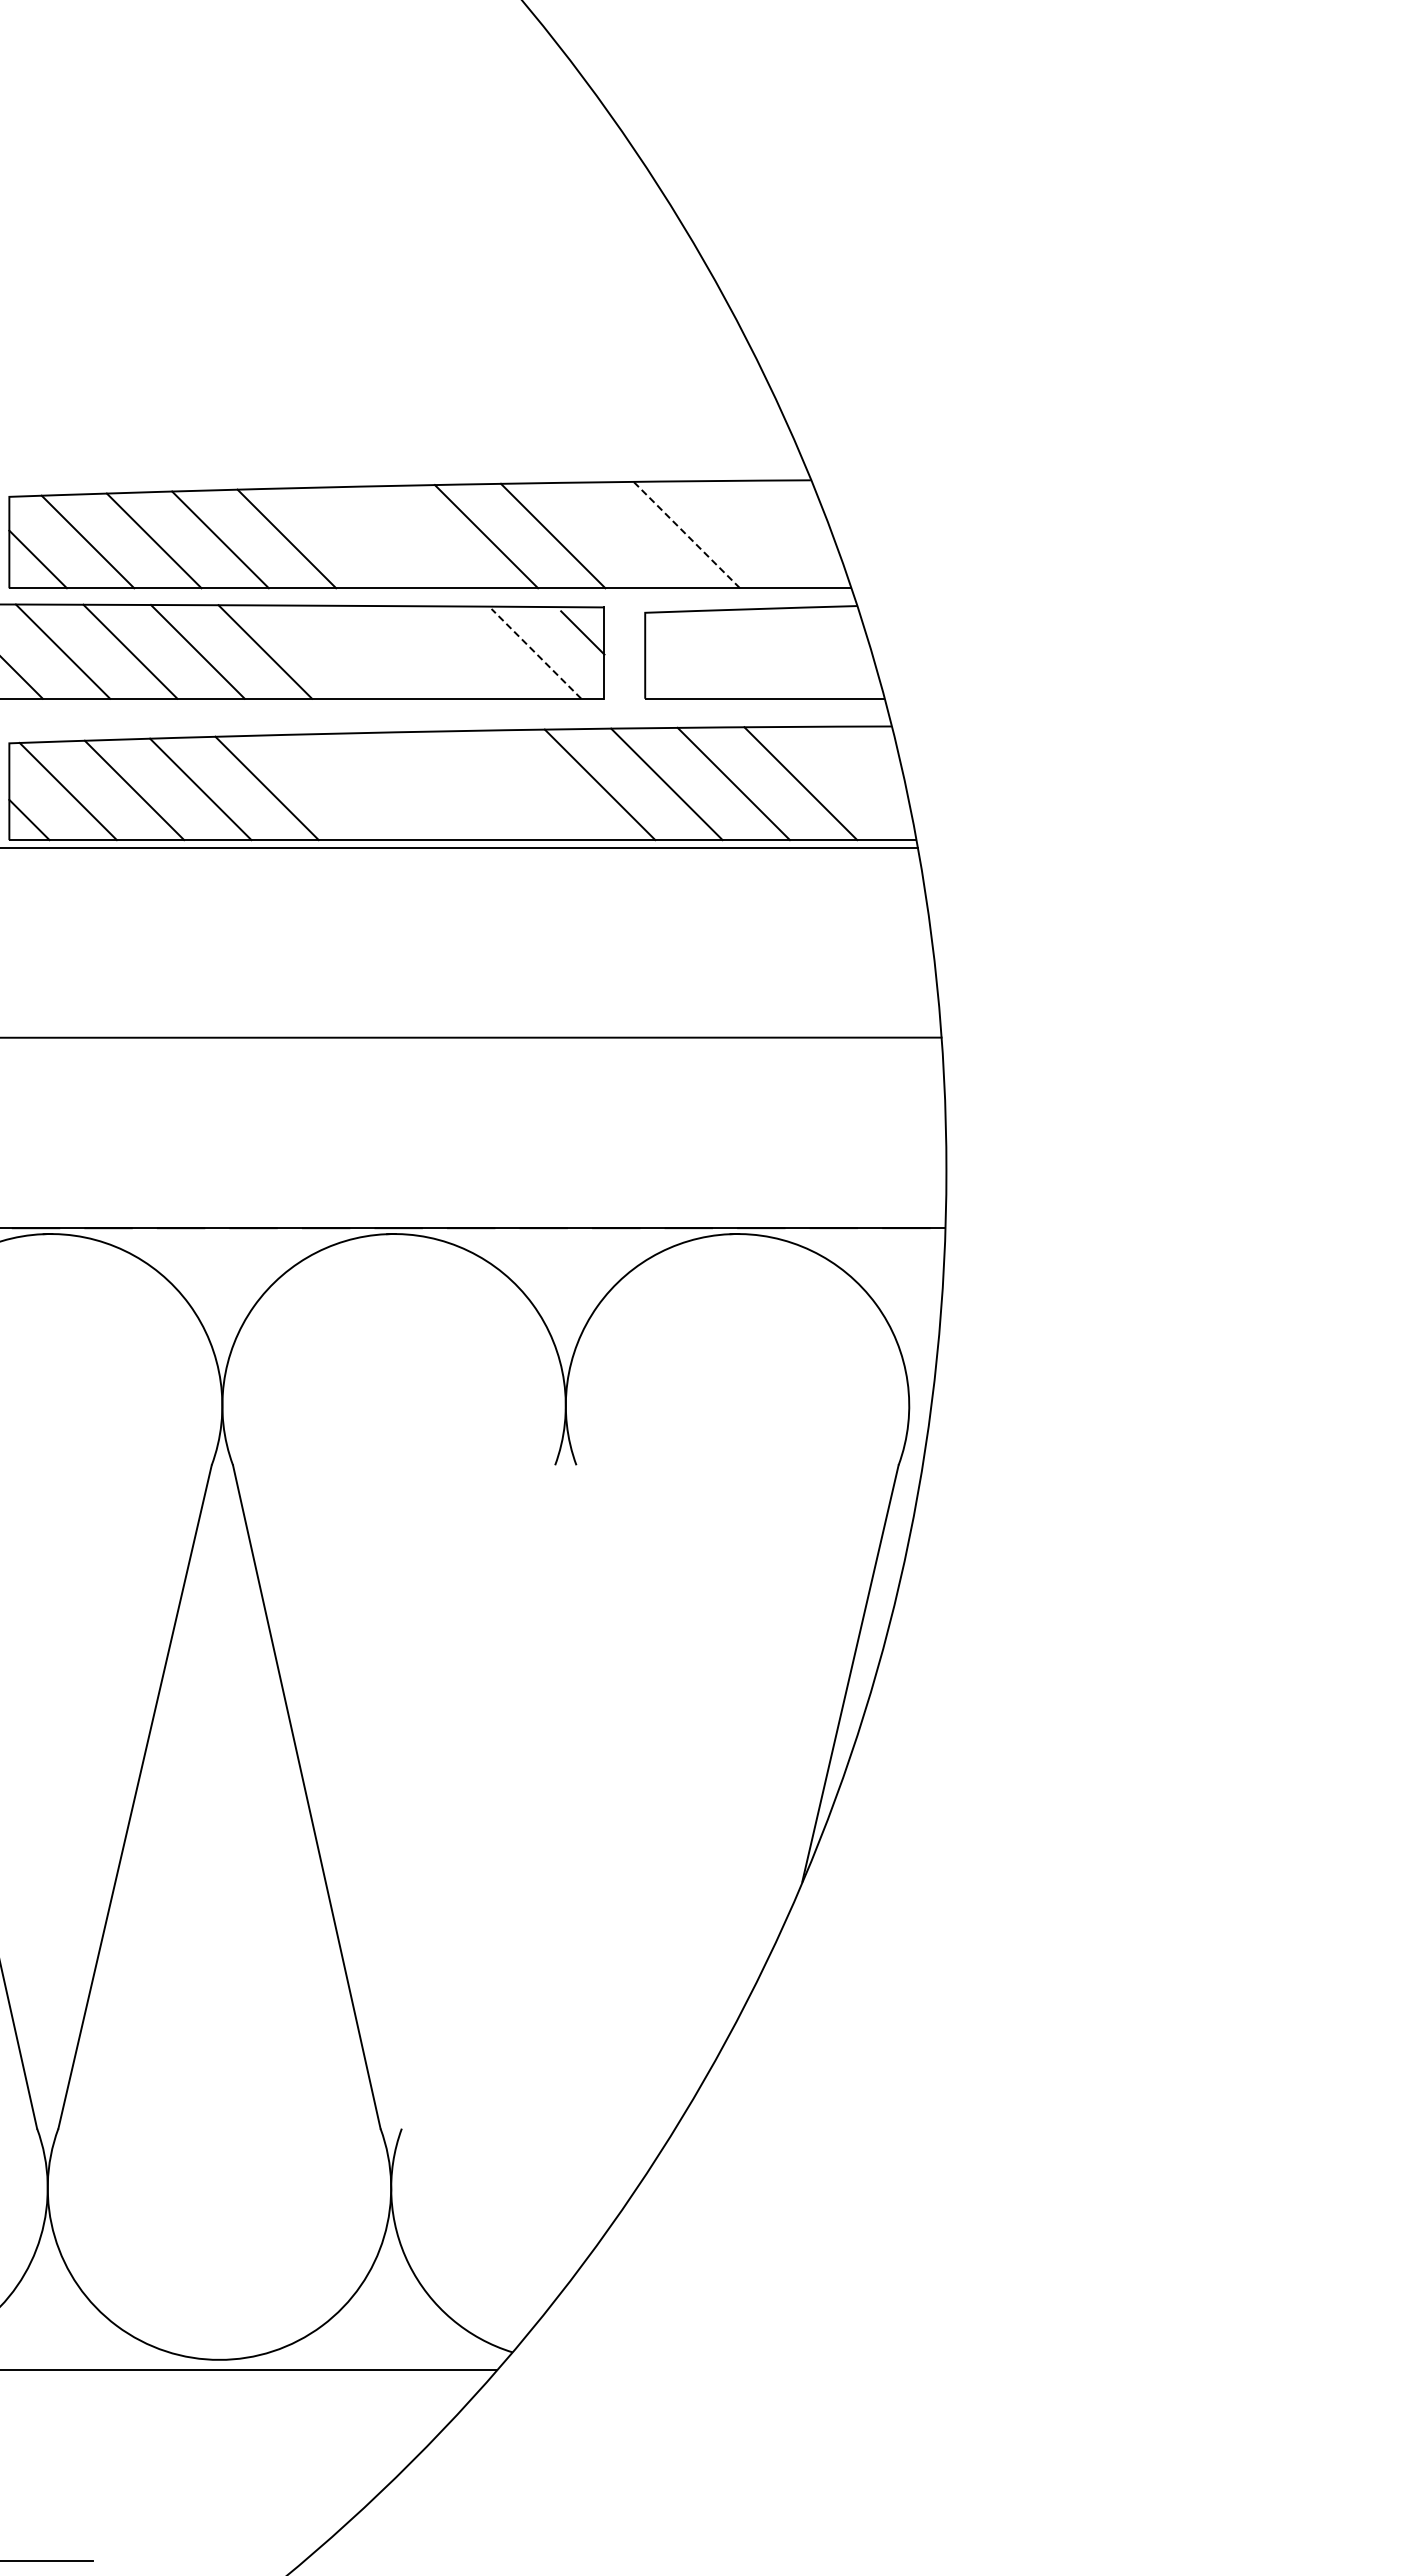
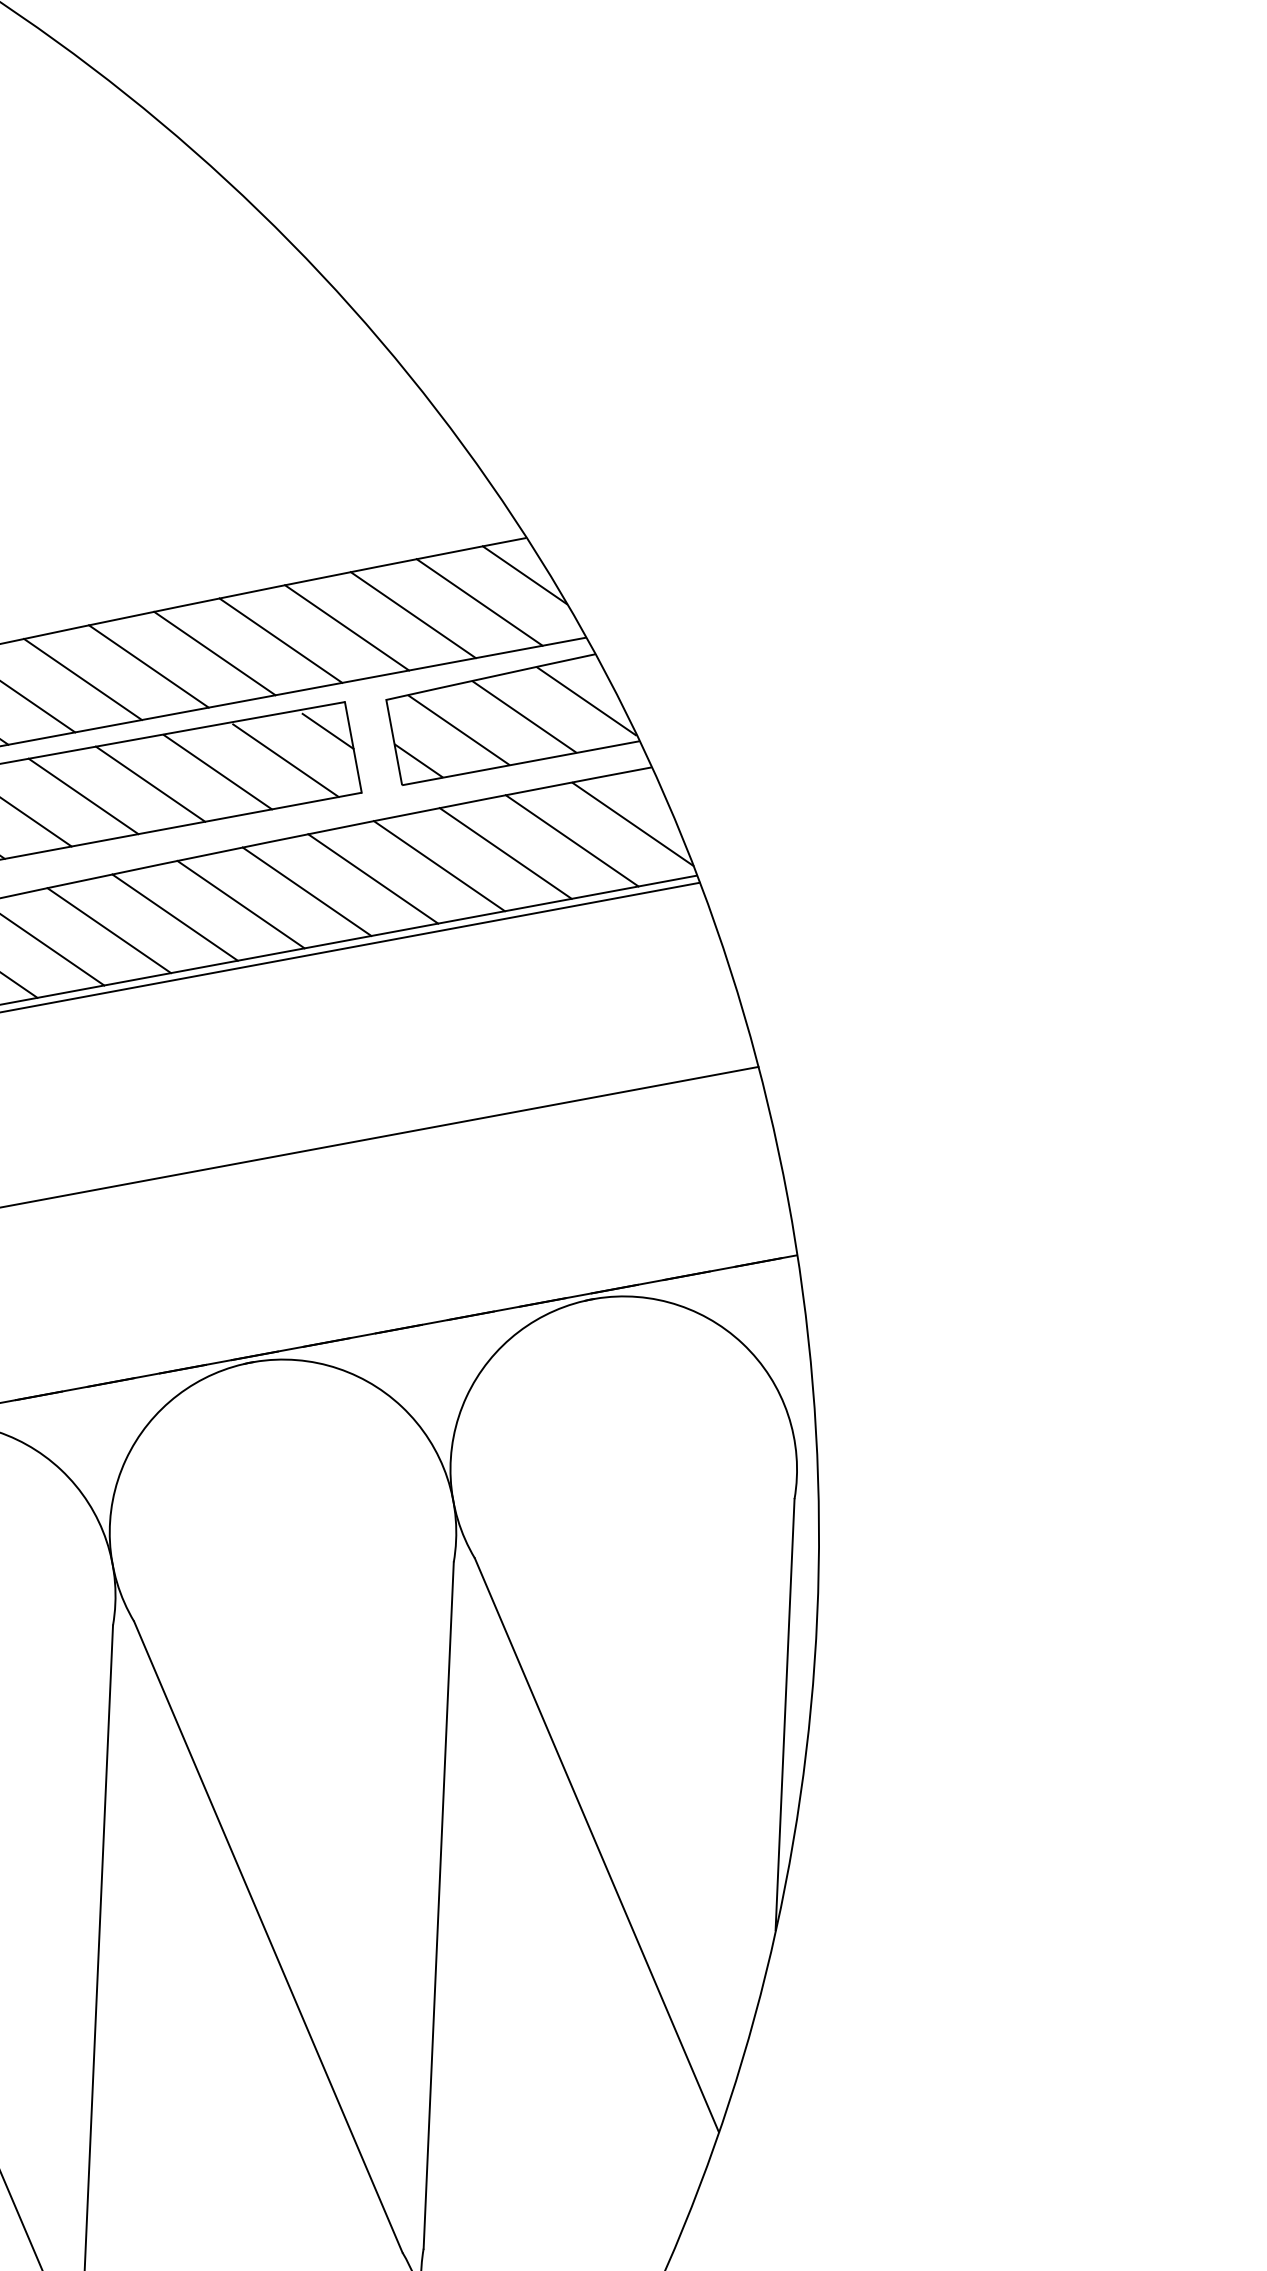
line: (802, 516) -> (524, 575), added
line: (686, 534) -> (412, 614), dashed -> solid
line: (753, 534) -> (479, 602), added
line: (619, 535) -> (346, 627), added
line: (353, 537) -> (83, 678), added
line: (419, 537) -> (148, 666), added
line: (332, 651) -> (83, 795), added
line: (399, 651) -> (149, 783), added
line: (468, 652) -> (218, 771), added
hatch: (763, 652) -> (511, 717), added
line: (536, 653) -> (285, 760), dashed -> solid
line: (862, 778) -> (632, 824), added
line: (466, 785) -> (240, 904), added
line: (533, 785) -> (307, 891), added
line: (399, 786) -> (174, 917), added
line: (333, 787) -> (109, 930), added
line: (643, 1766) -> (596, 1844), added
line: (478, 1796) -> (438, 1905), added

